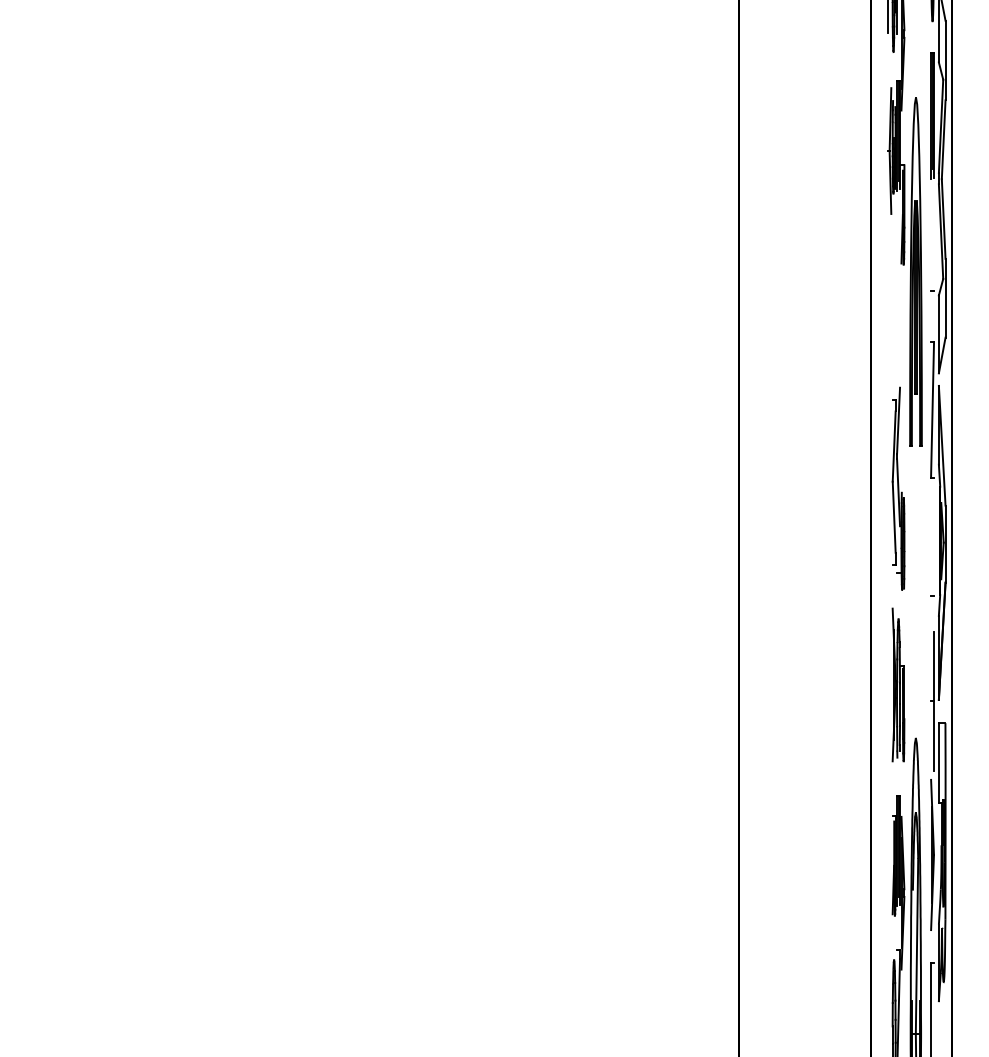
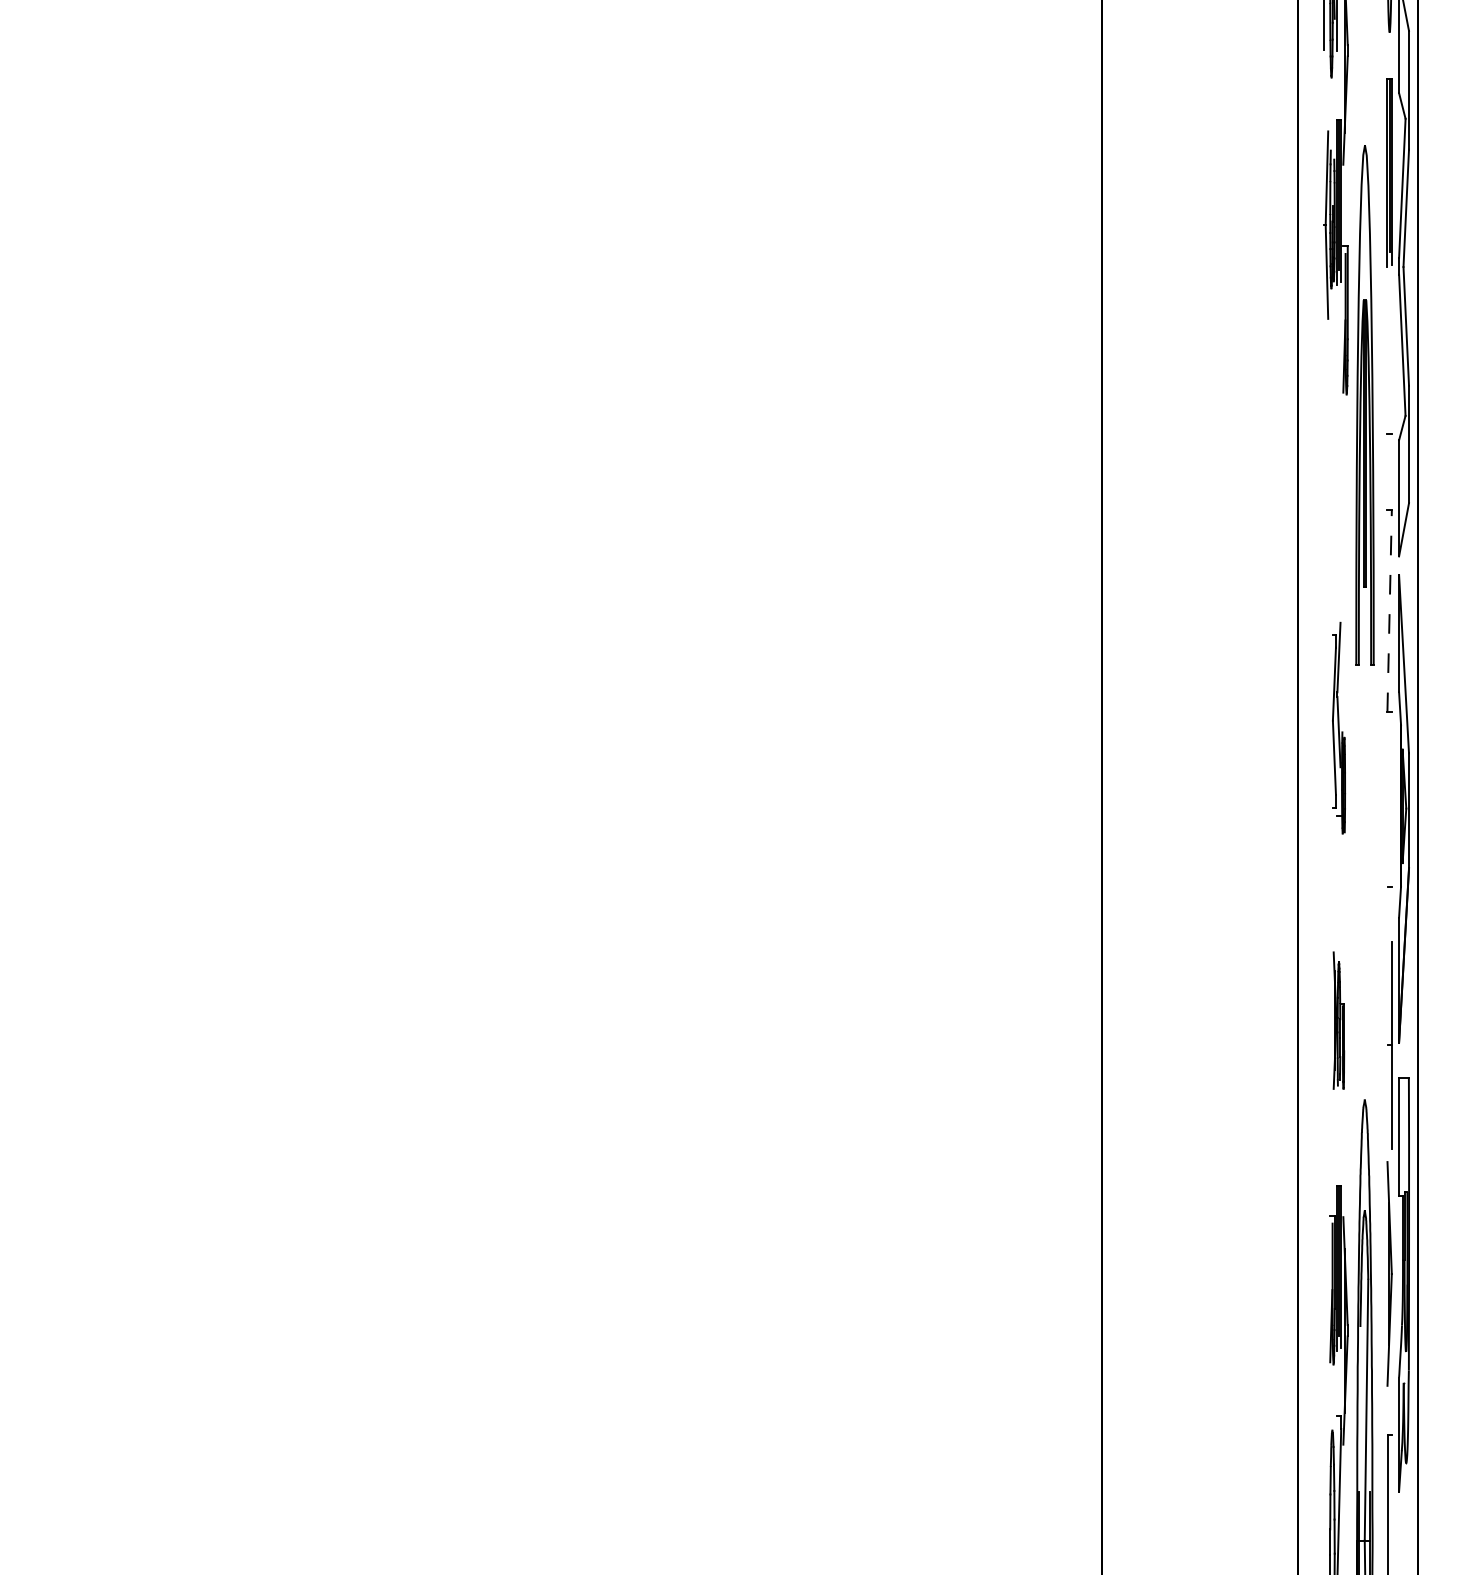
line: (932, 410) -> (1389, 611), solid -> dashed
part: (898, 488) -> (1338, 727), size x0.7
part: (898, 684) -> (1338, 1019), size x0.6

